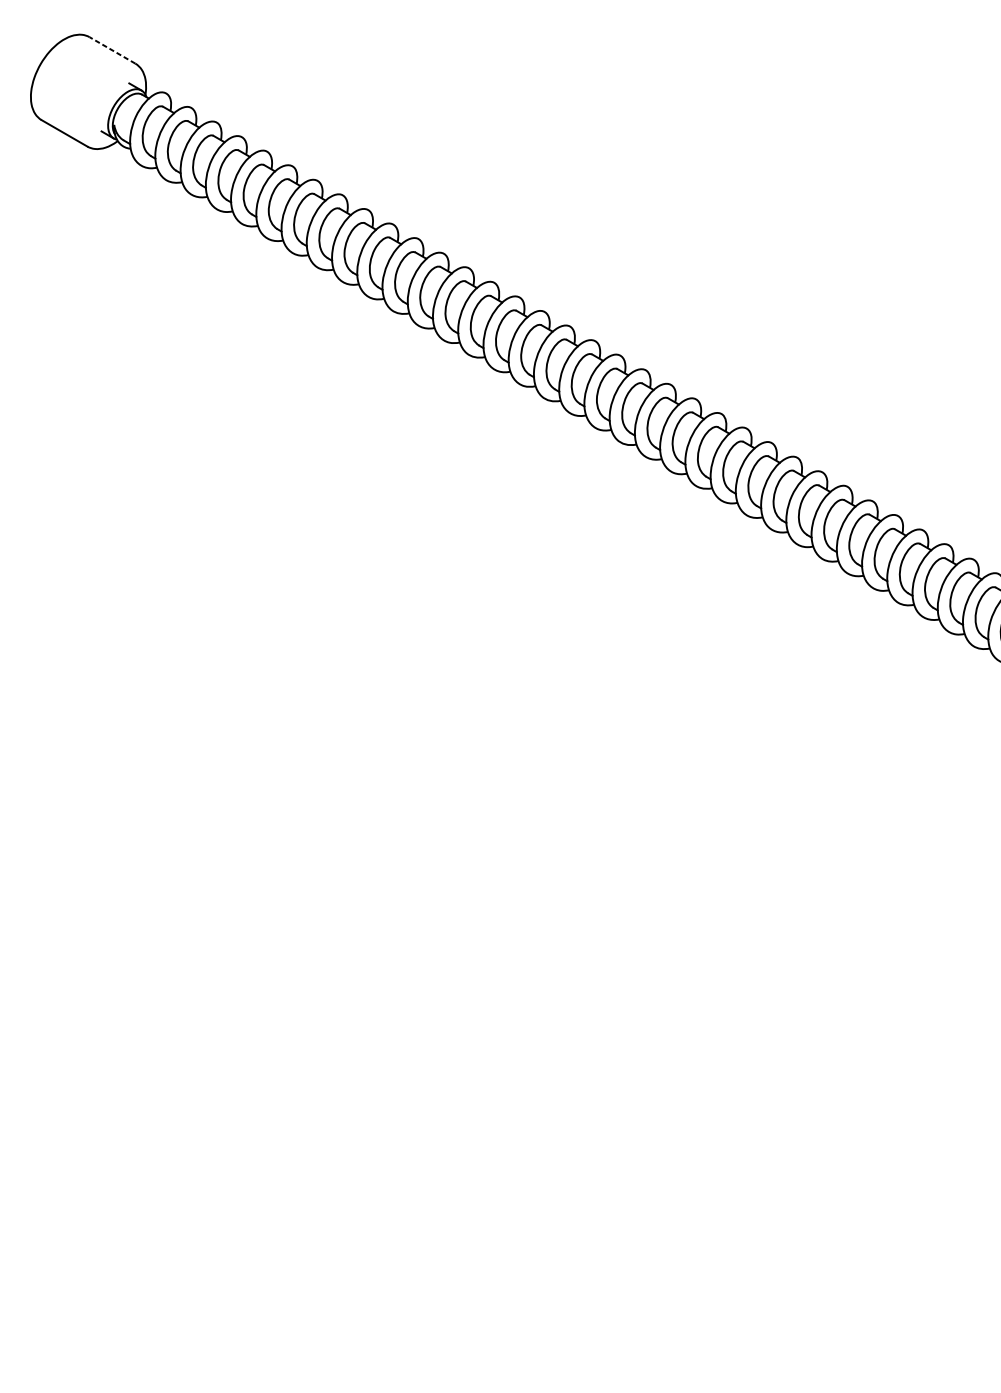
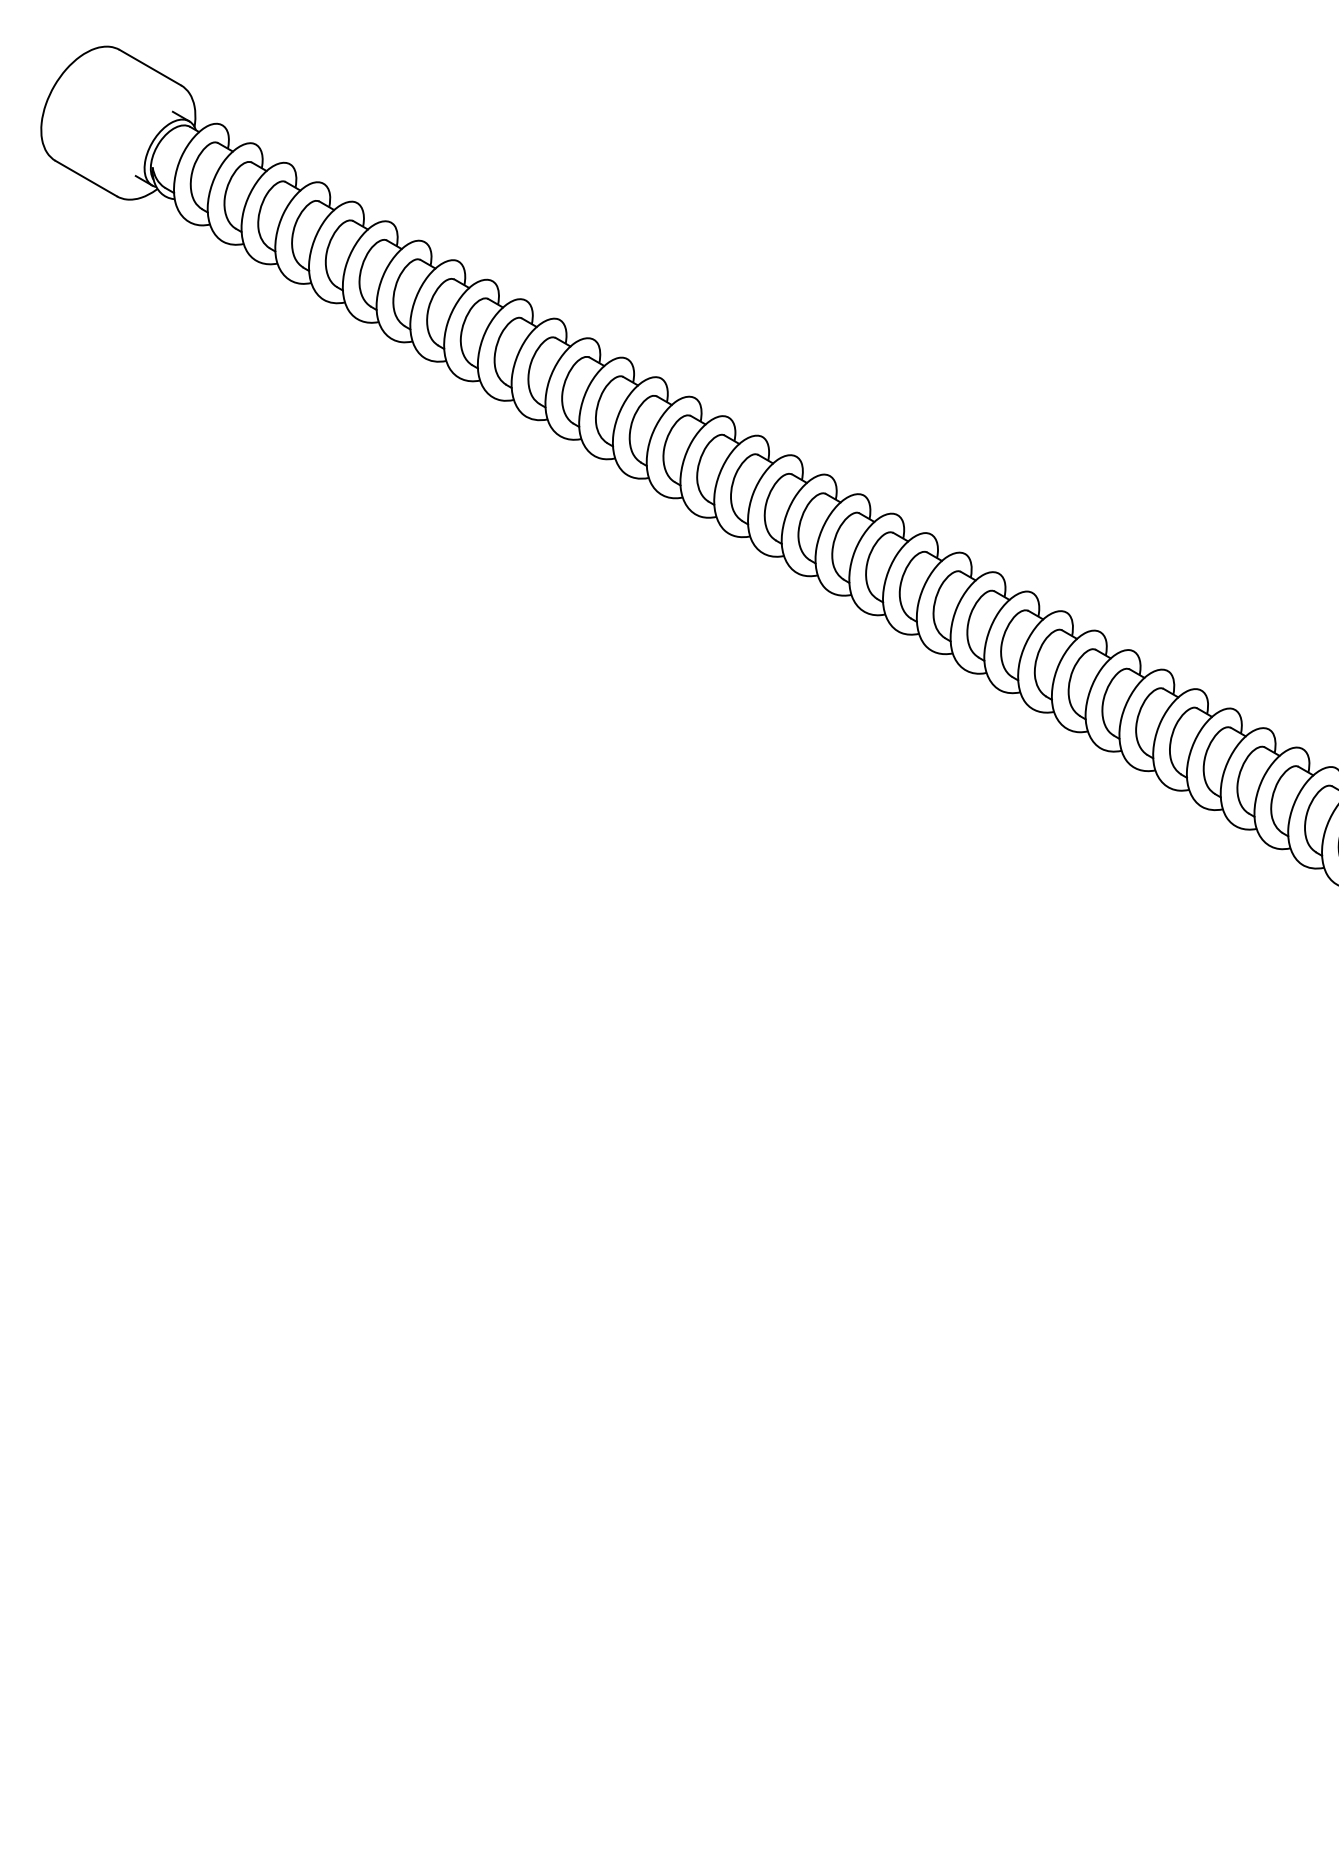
line: (111, 50) -> (149, 67), dashed -> solid

